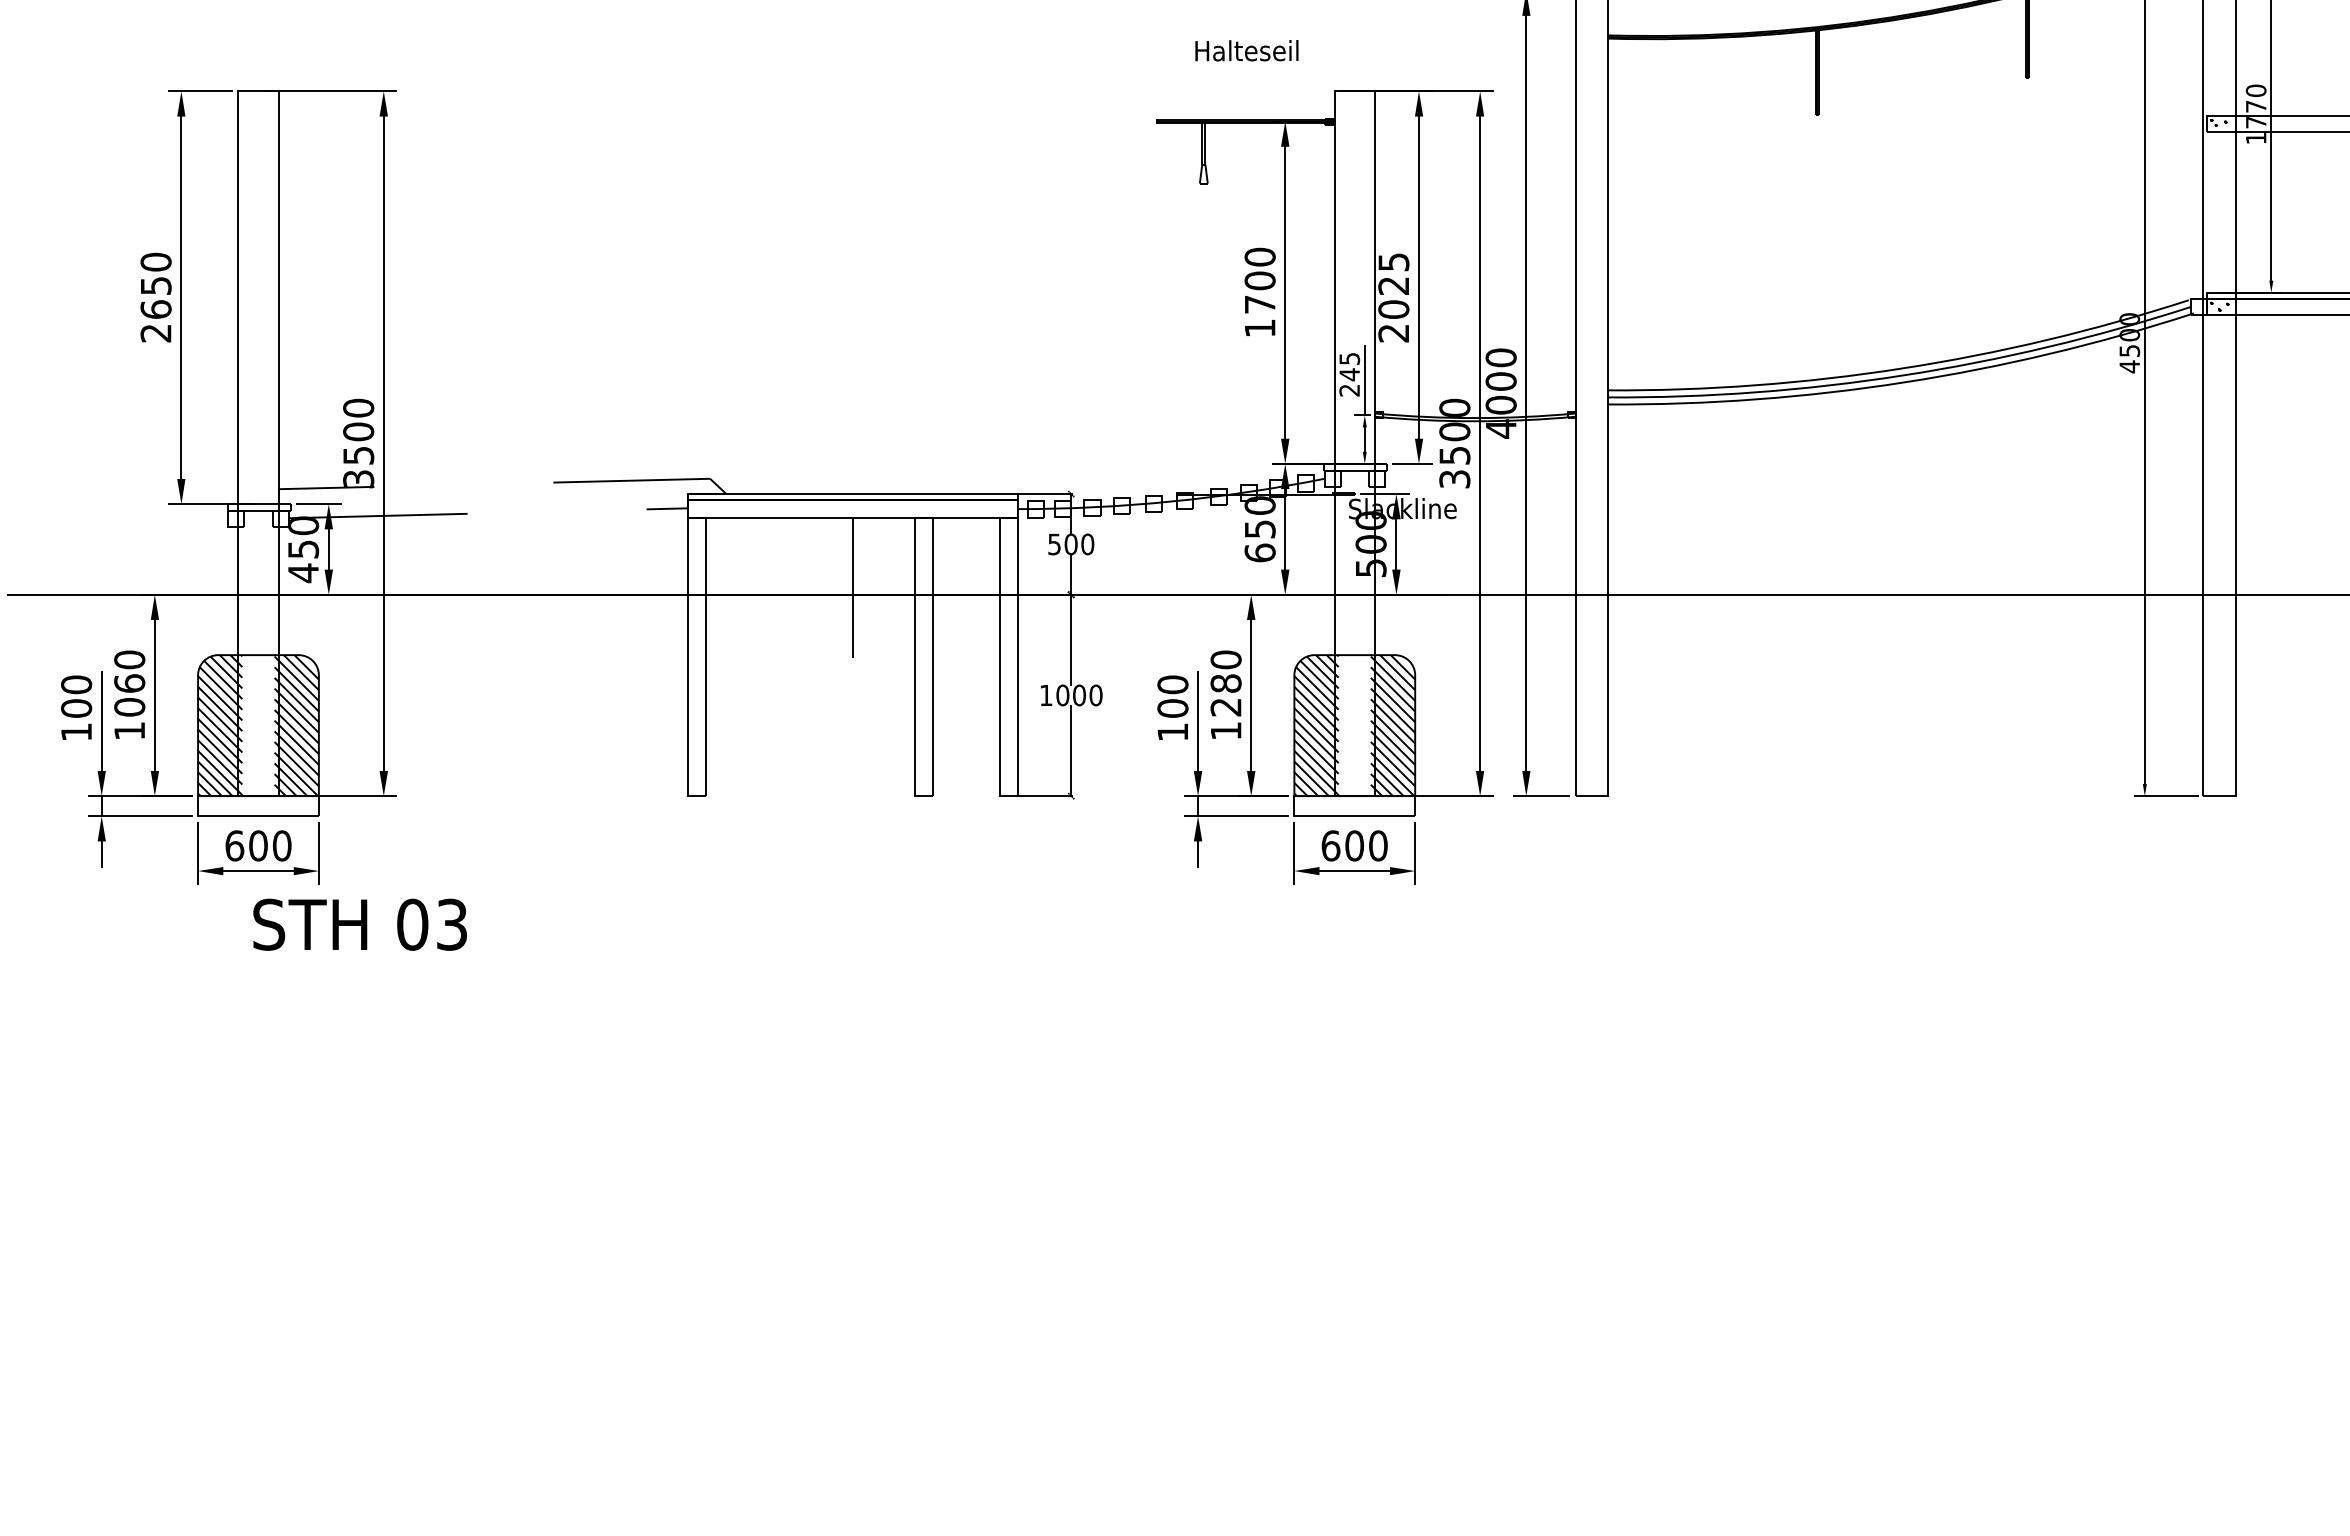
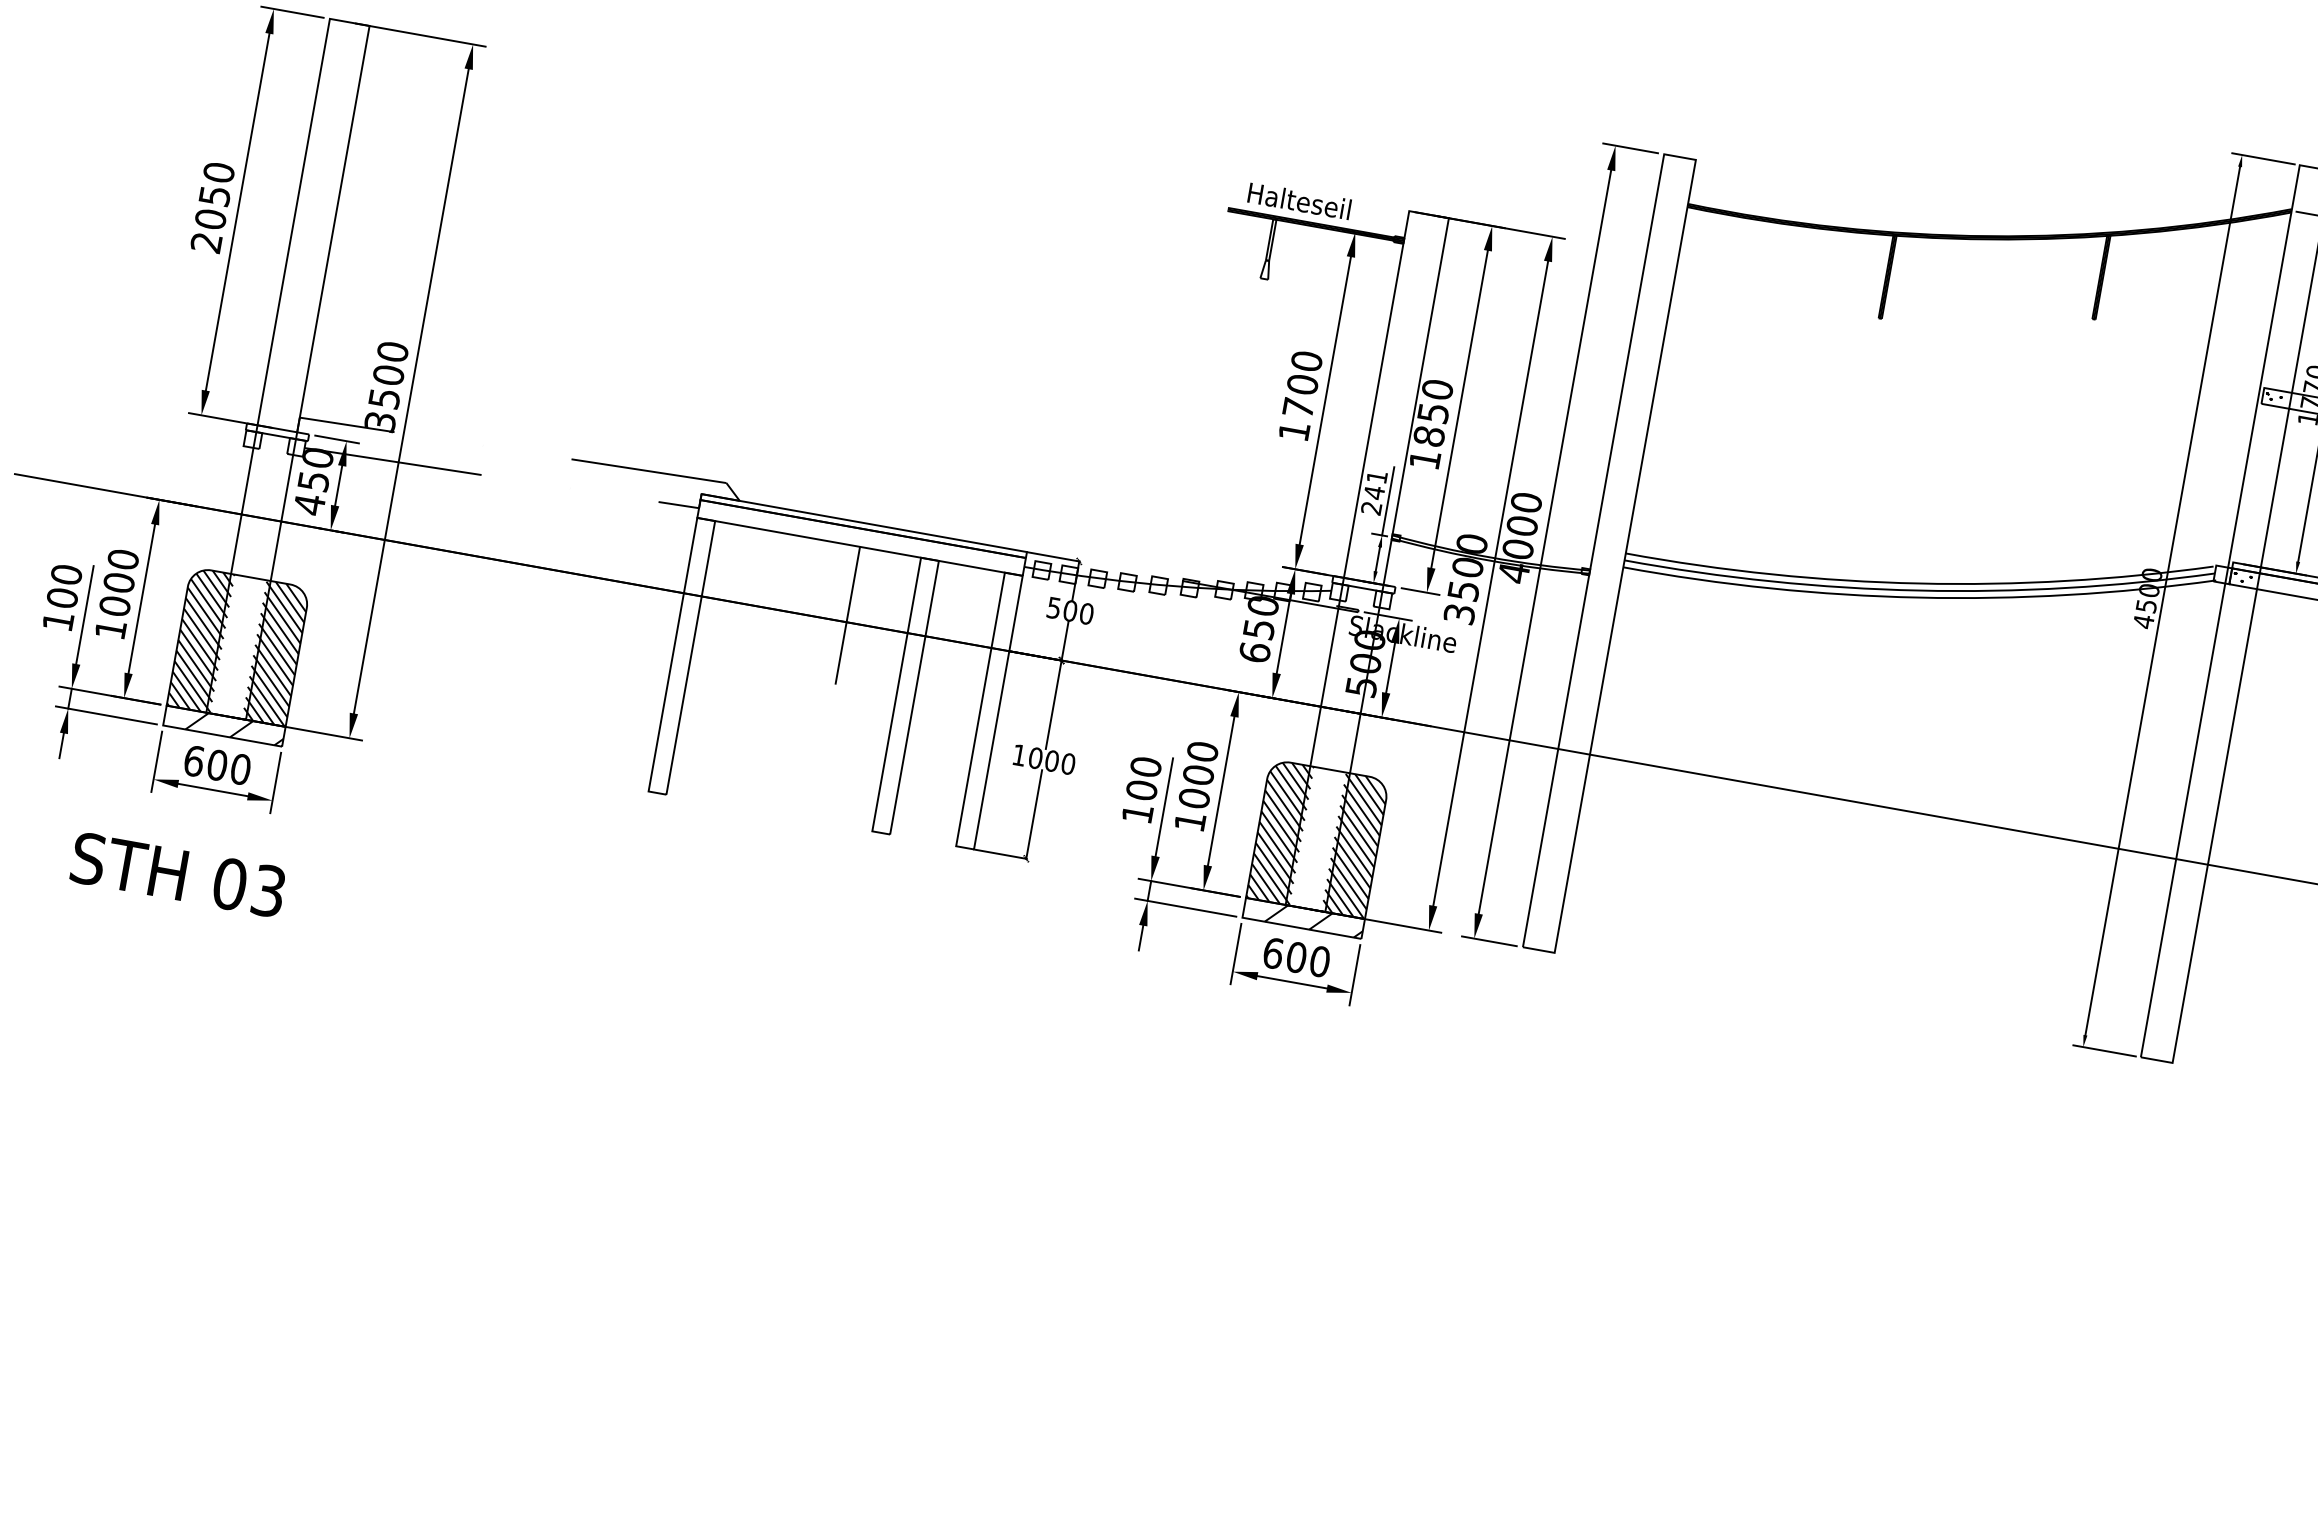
text: (1246, 50) -> (1299, 200), moved
text: (1393, 297) -> (1431, 424), 2025 -> 1850
text: (155, 309) -> (210, 219), 2650 -> 2050
text: (1349, 358) -> (1377, 476), 245 -> 241
text: (129, 683) -> (118, 582), 1060 -> 1000
text: (1225, 695) -> (1195, 786), 1280 -> 1000
hatch: (269, 806) -> (235, 728), added
hatch: (1365, 806) -> (1314, 920), added
text: (359, 924) -> (177, 874), moved

